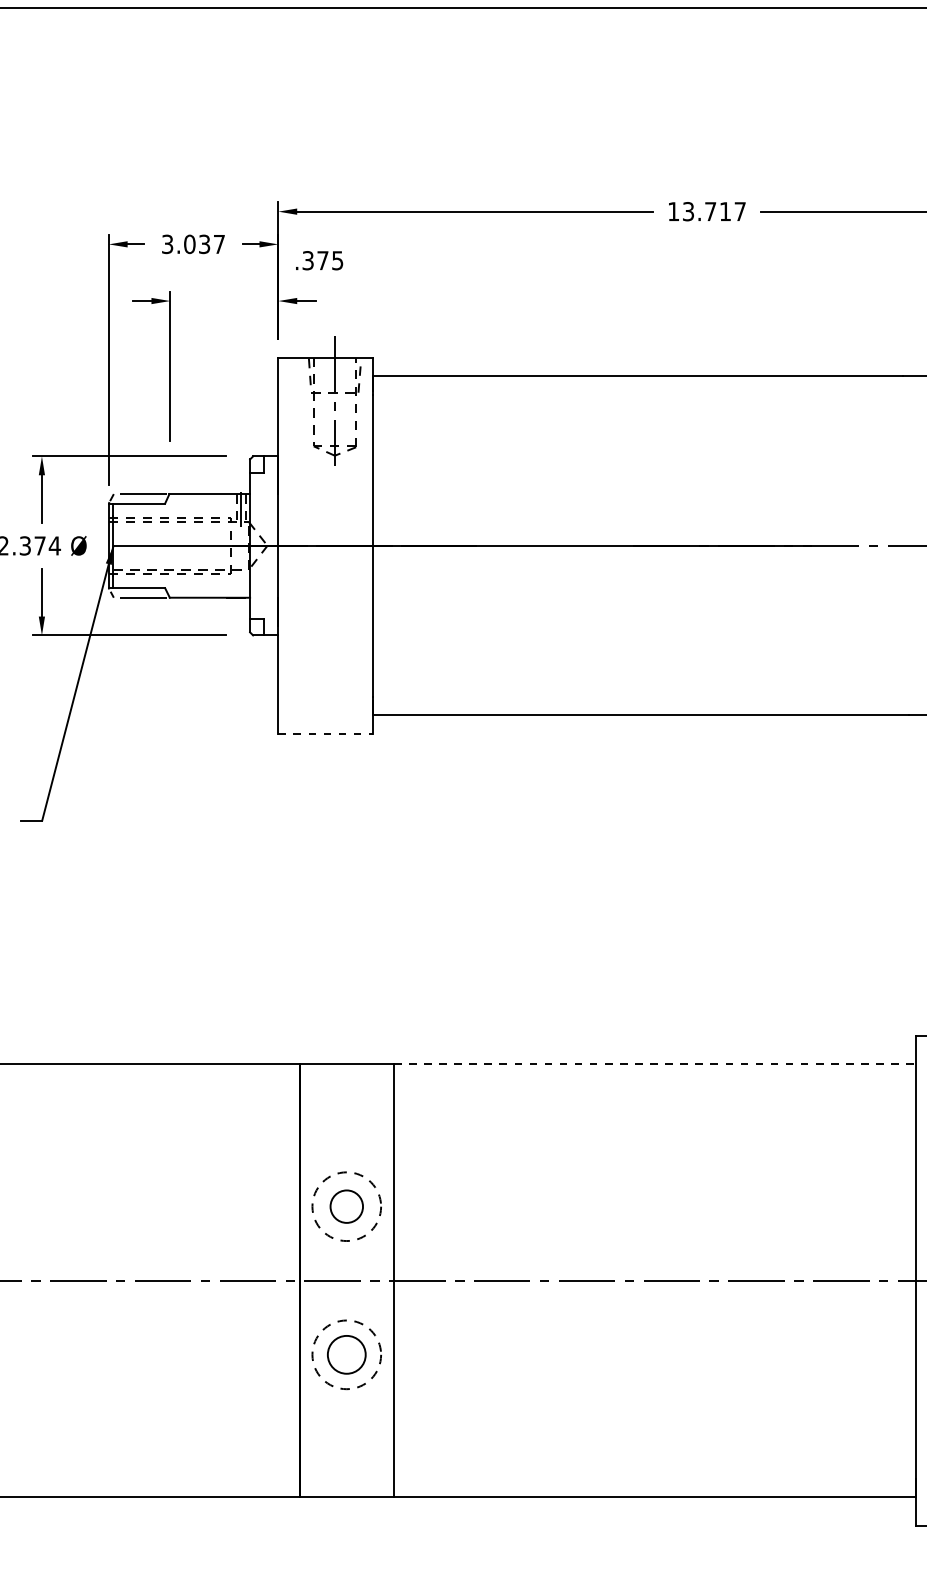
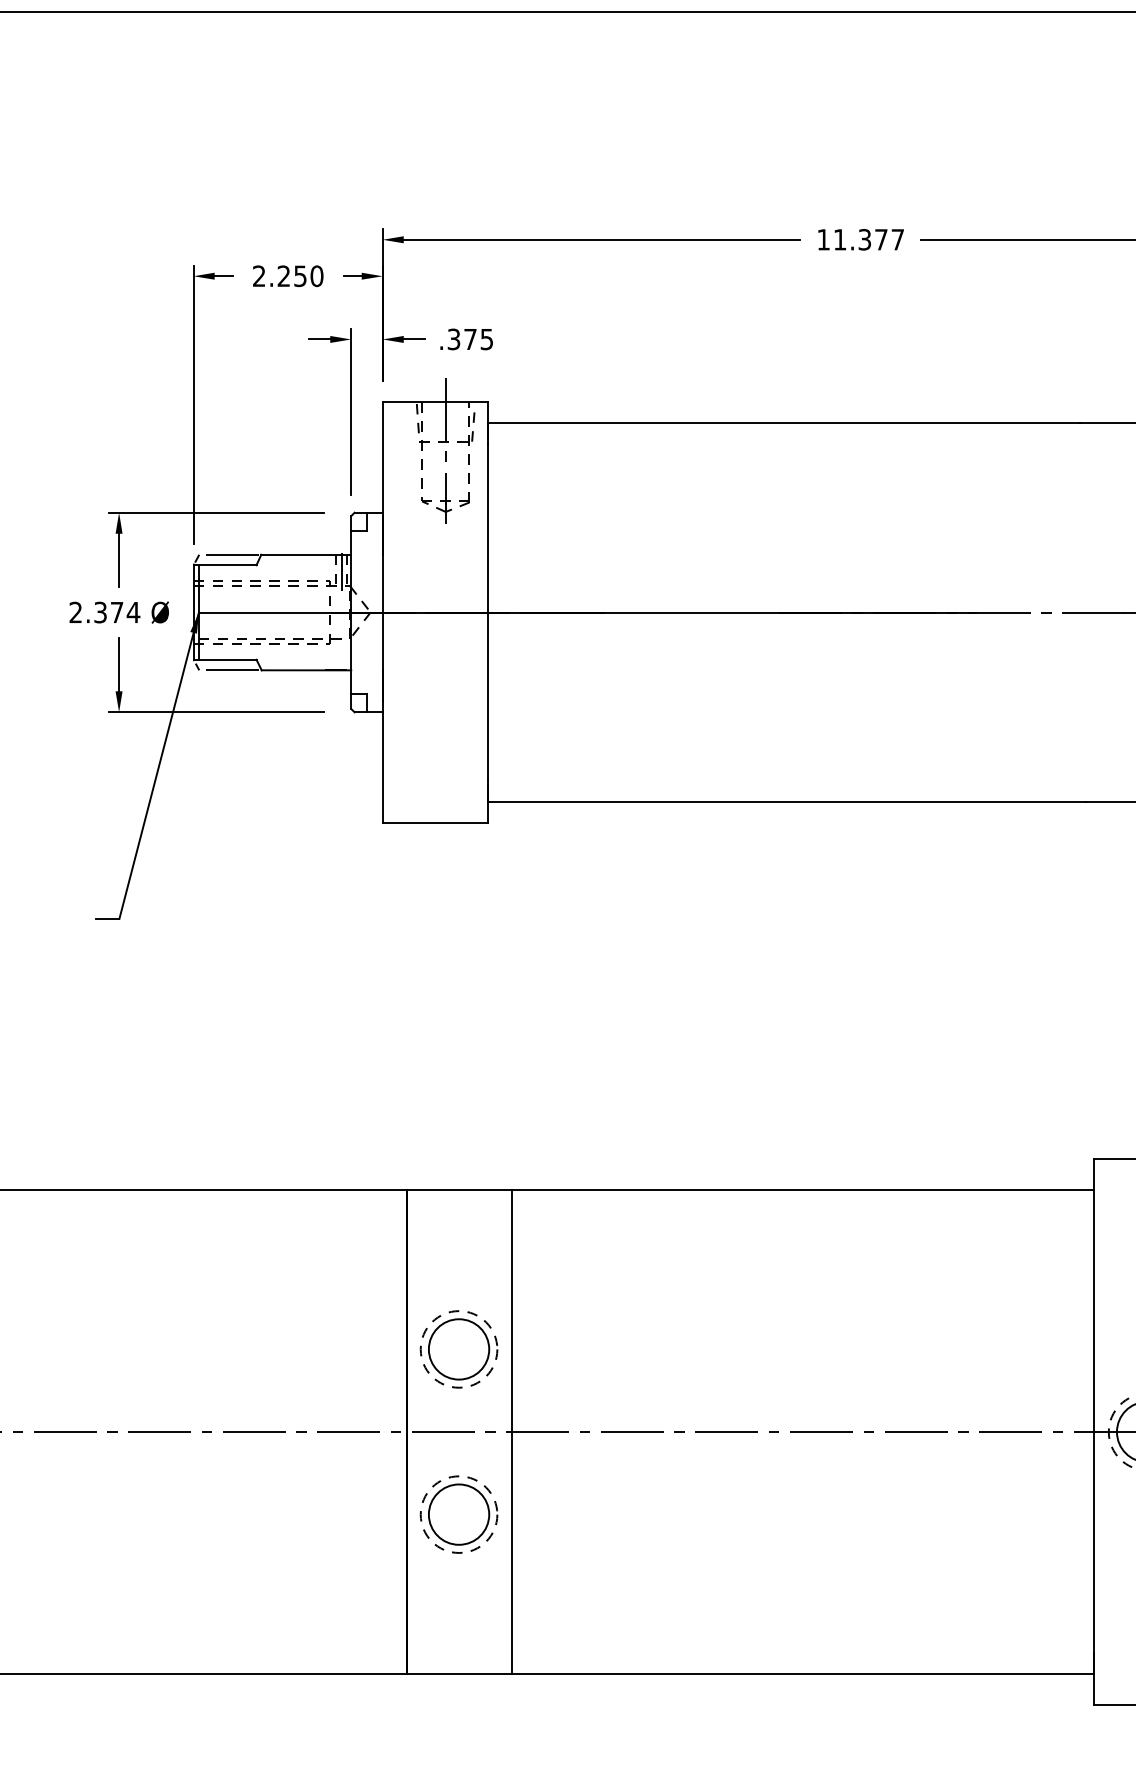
text: (706, 211) -> (860, 239), 13.717 -> 11.377
text: (193, 244) -> (288, 276), 3.037 -> 2.250
text: (319, 260) -> (466, 339), moved
part: (169, 365) -> (350, 411), moved
line: (325, 734) -> (435, 822), dashed -> solid
line: (654, 1064) -> (802, 1190), dashed -> solid
circle: (346, 1206) -> (458, 1349), size x1.67
circle: (346, 1354) -> (458, 1514), size x1.43

